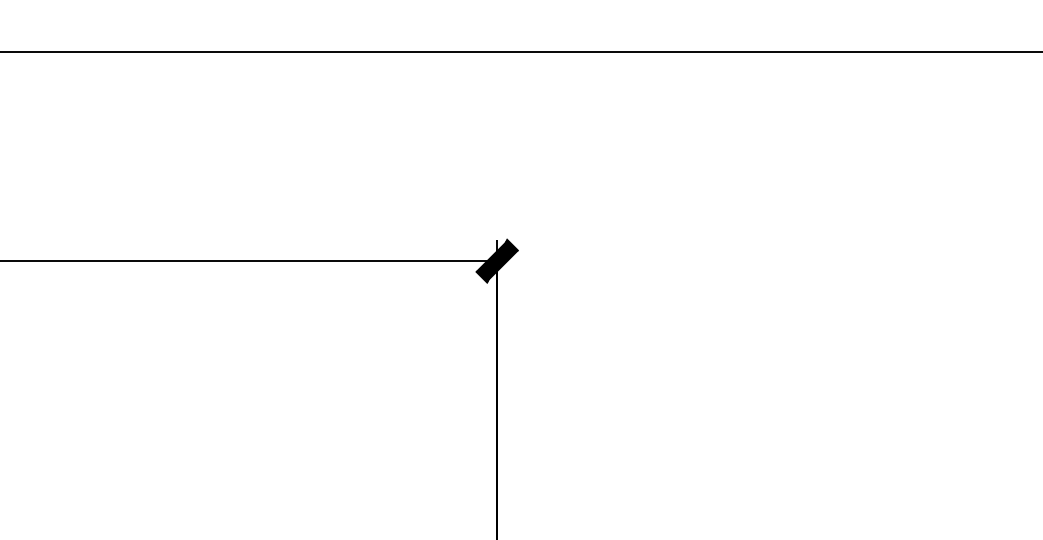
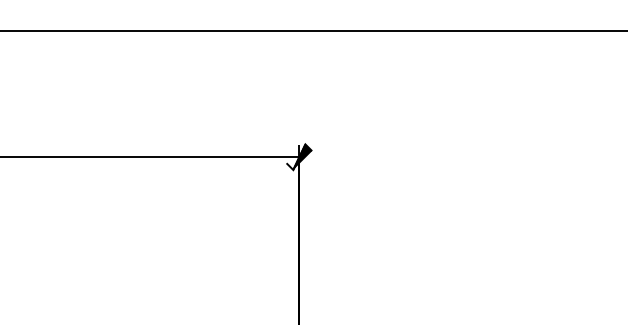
fill: (490, 261) -> (295, 157), removed

